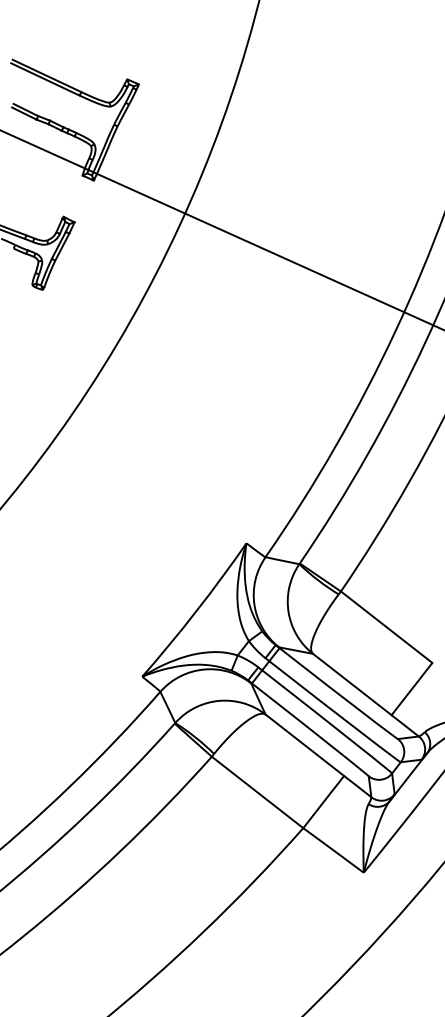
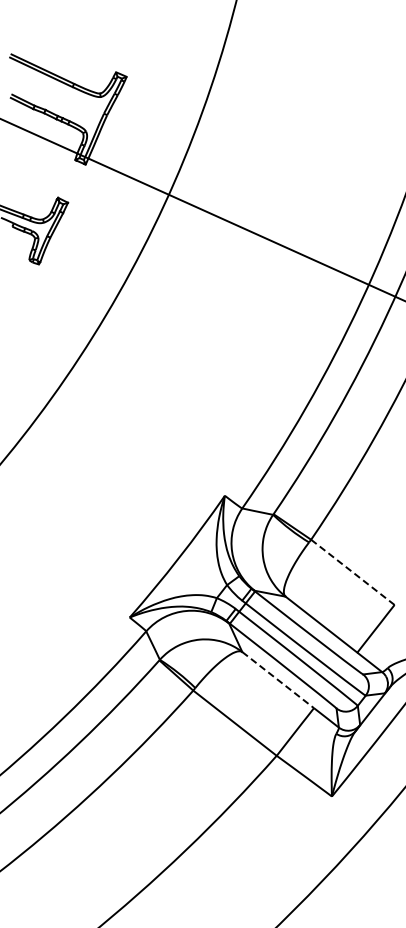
line: (386, 627) -> (352, 572), solid -> dashed
line: (305, 745) -> (278, 680), solid -> dashed

